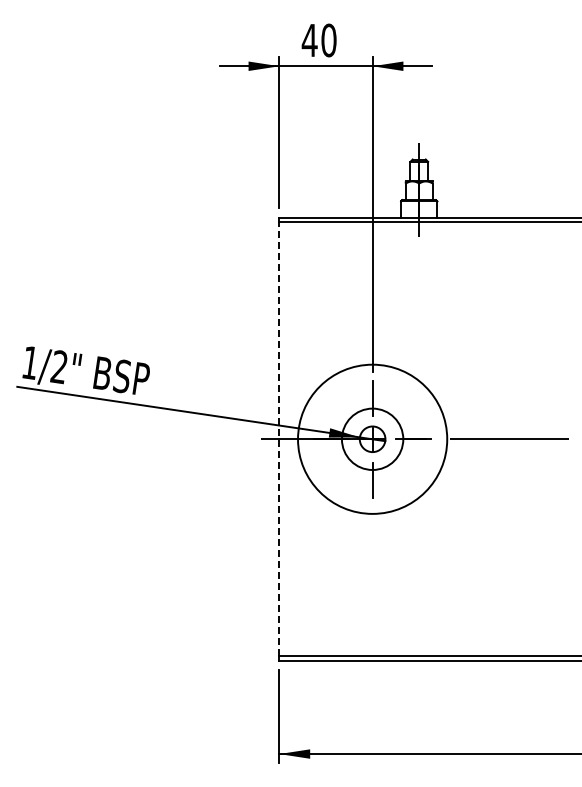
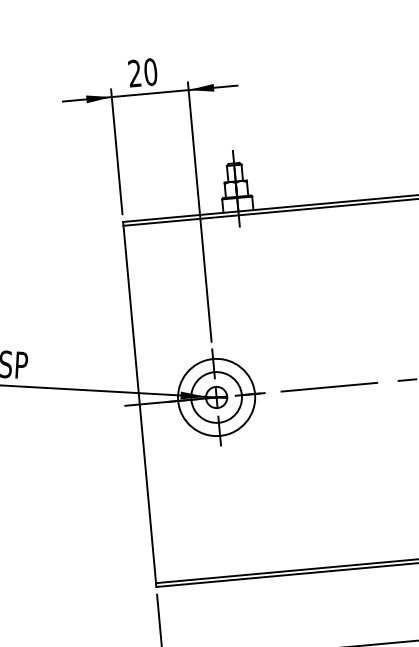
text: (309, 39) -> (134, 72), 40 -> 20
circle: (372, 438) -> (216, 396), size x0.62
line: (279, 439) -> (139, 404), dashed -> solid

